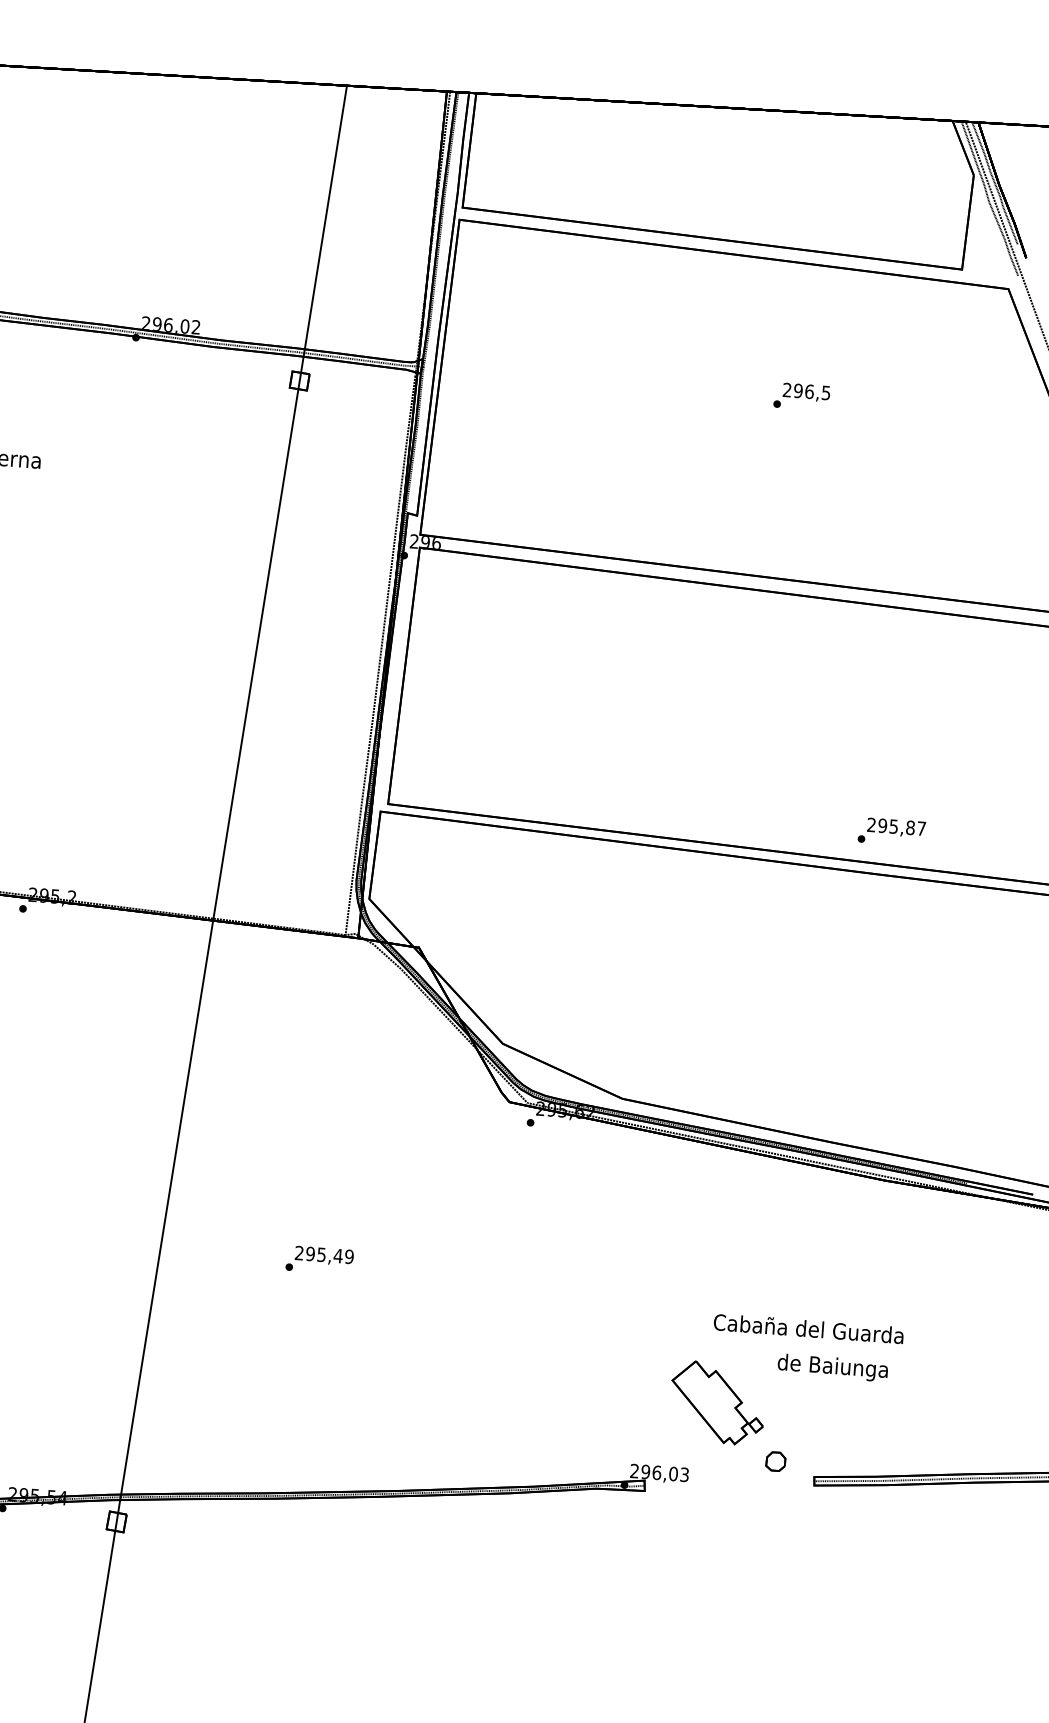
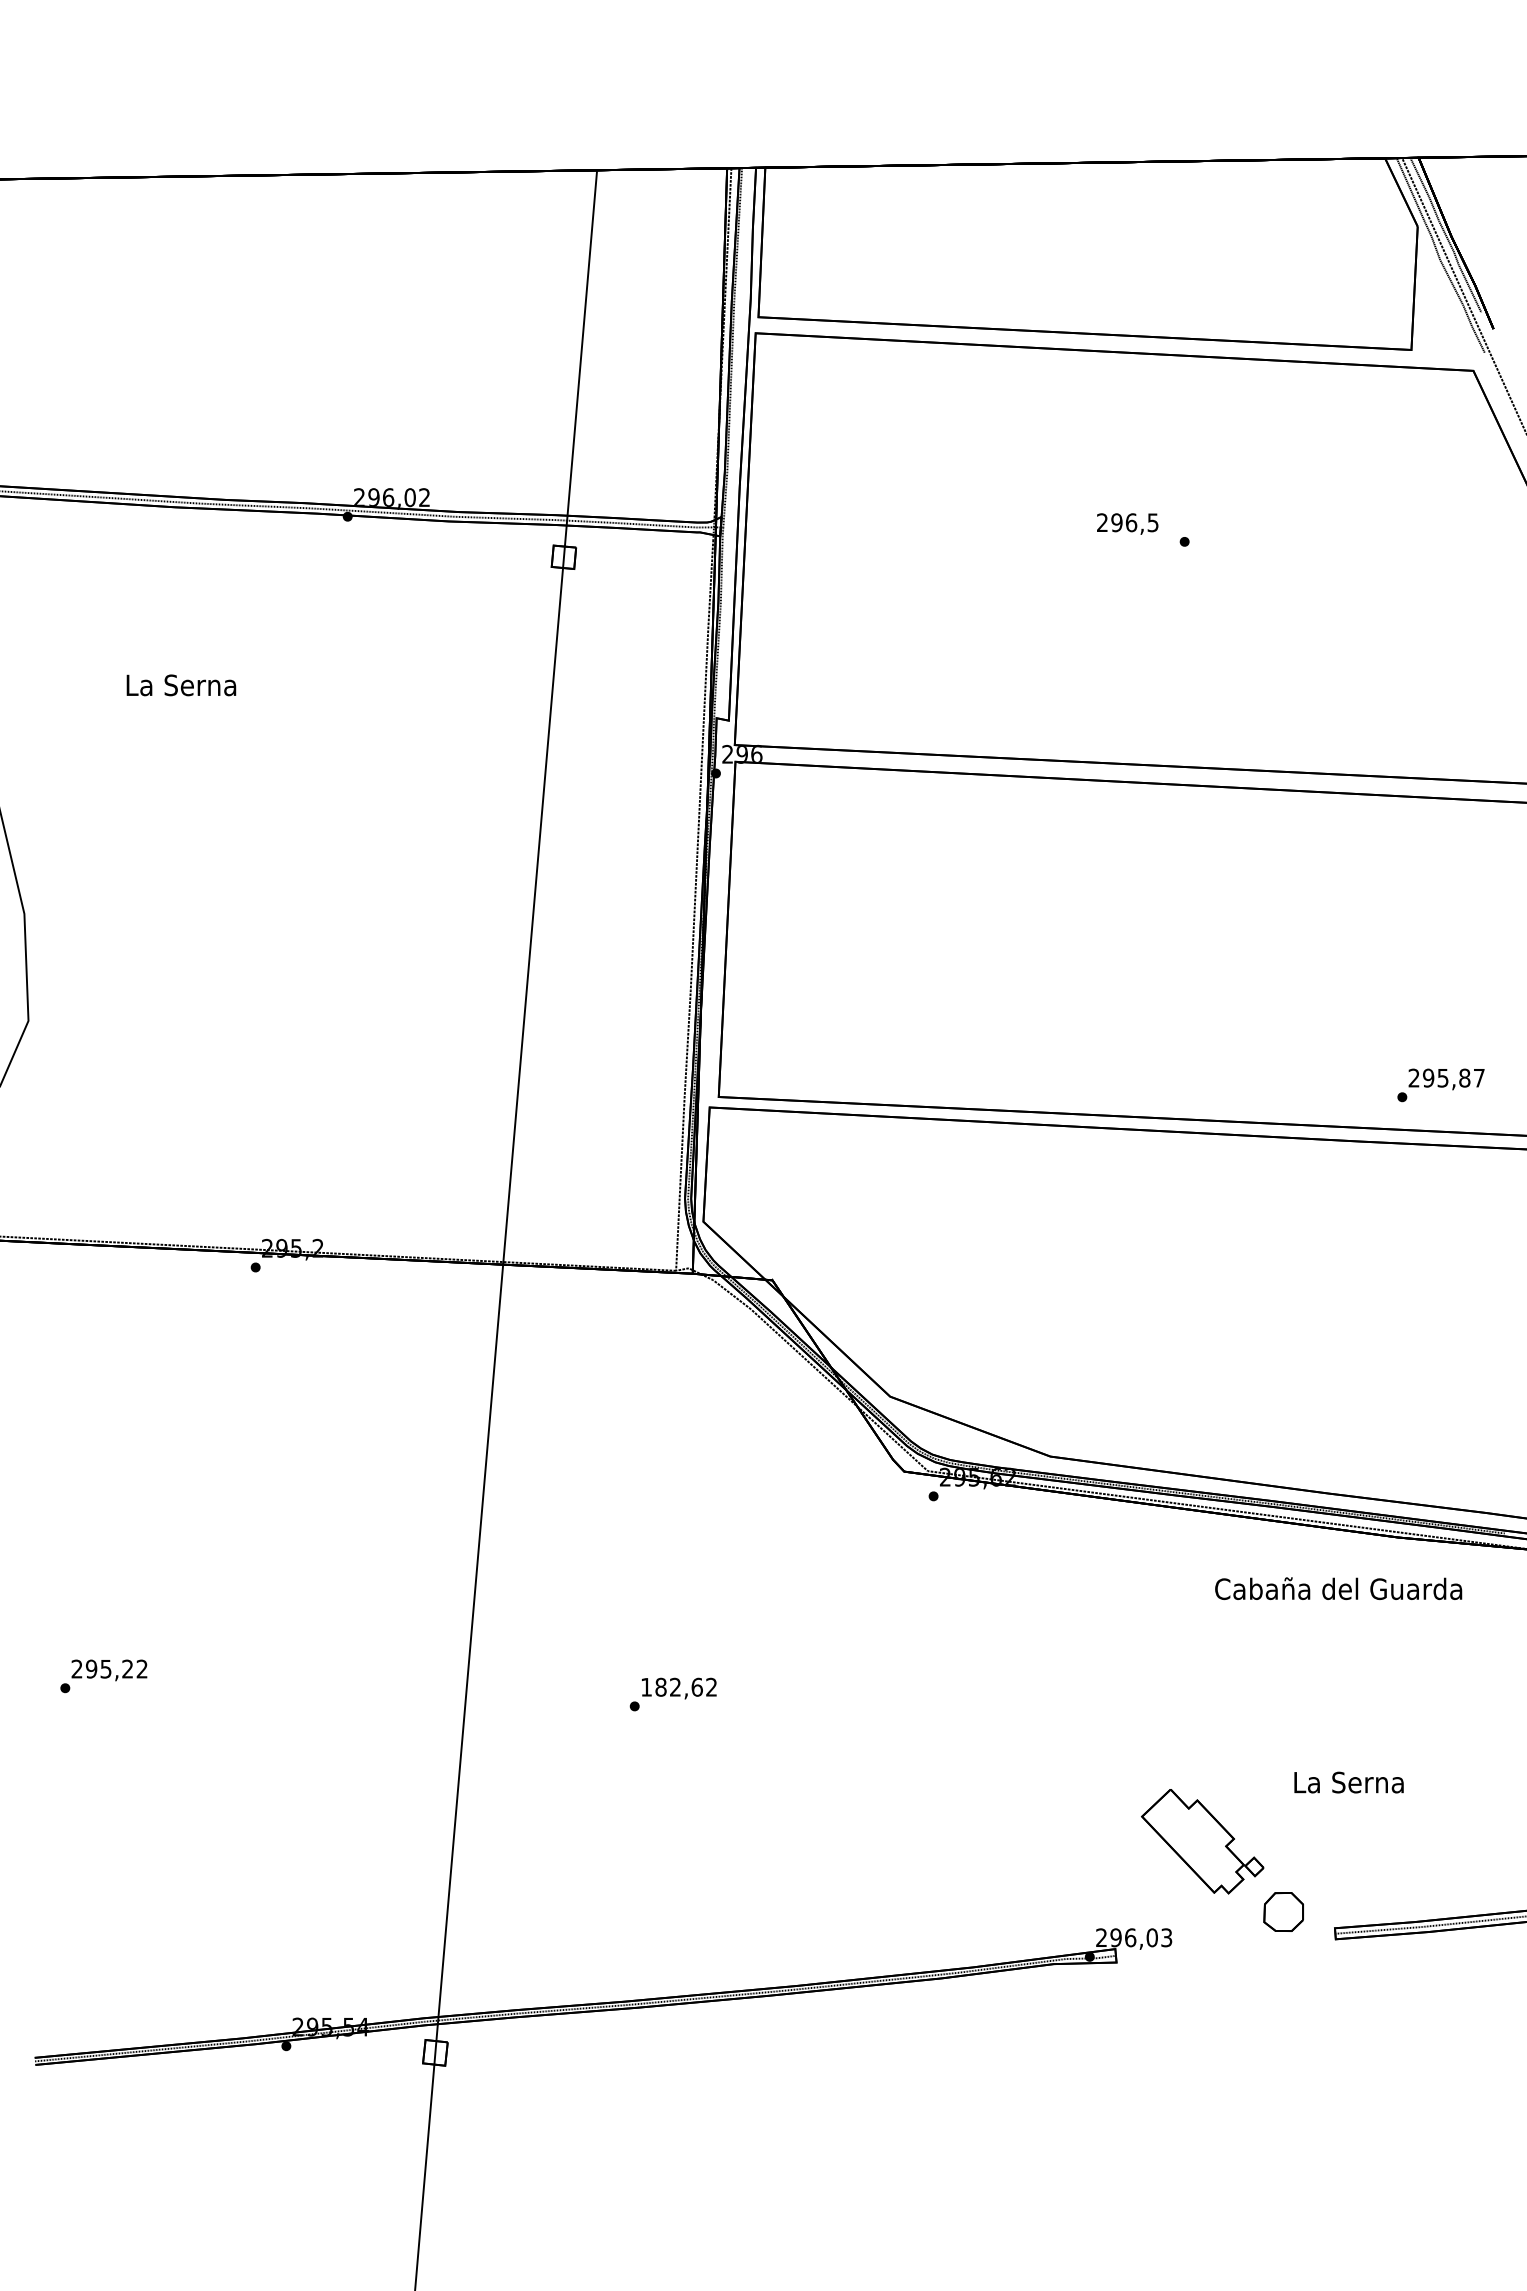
text: (806, 392) -> (1127, 523), moved
text: (891, 832) -> (1440, 1085), moved
text: (324, 1254) -> (679, 1686), 295,49 -> 182,62
text: (808, 1328) -> (1338, 1588), moved
text: (832, 1368) -> (1348, 1785), de Baiunga -> La Serna
part: (775, 1461) -> (1283, 1911), size x1.6

